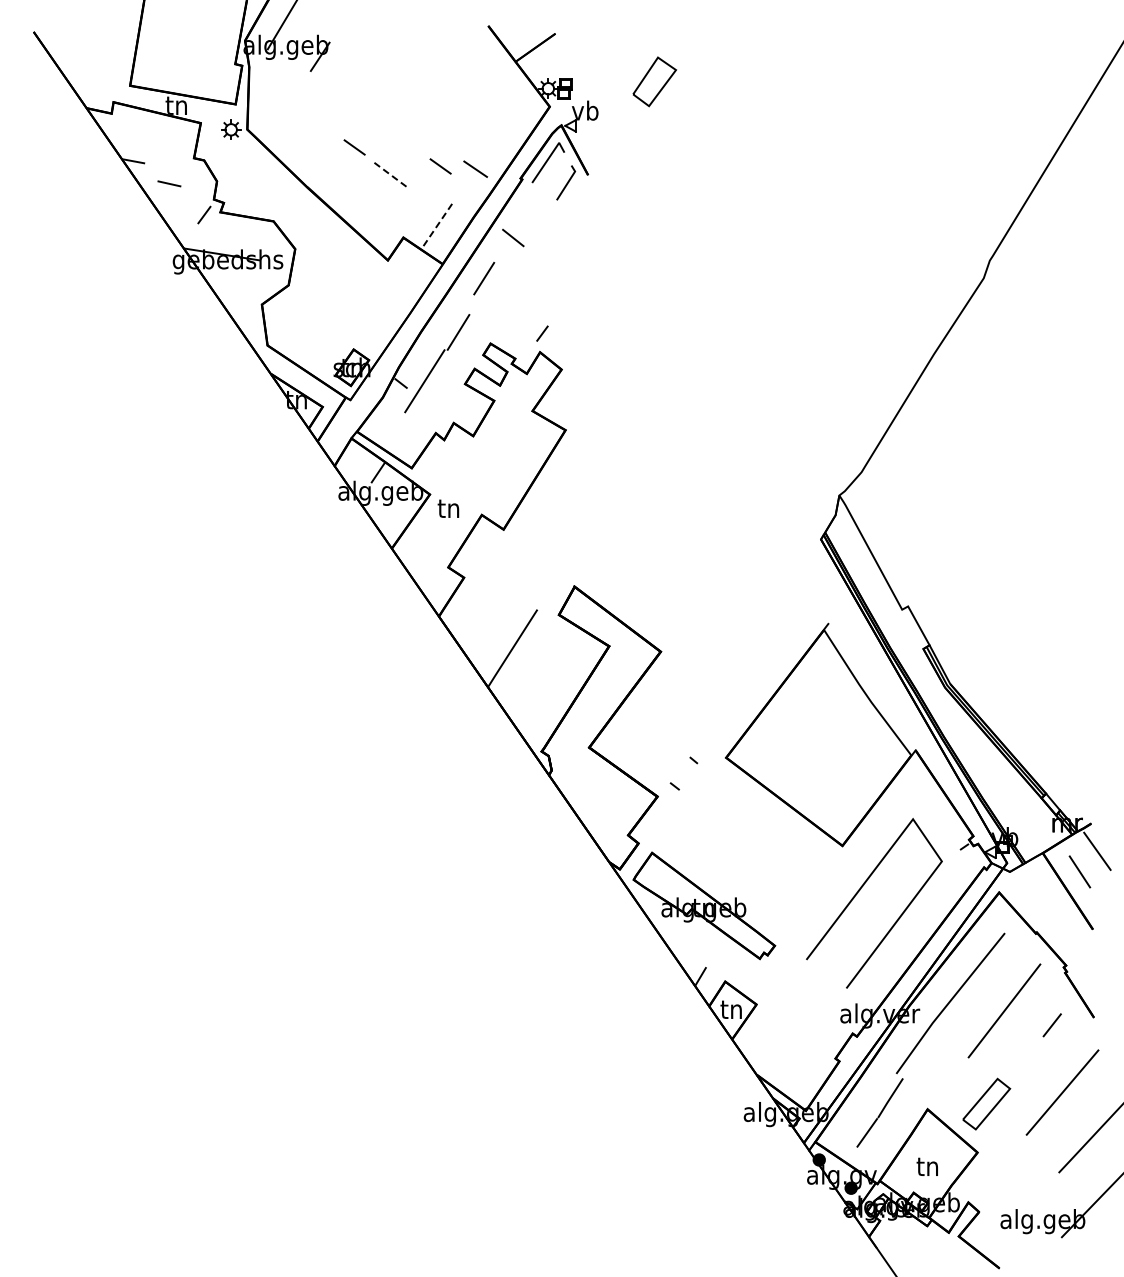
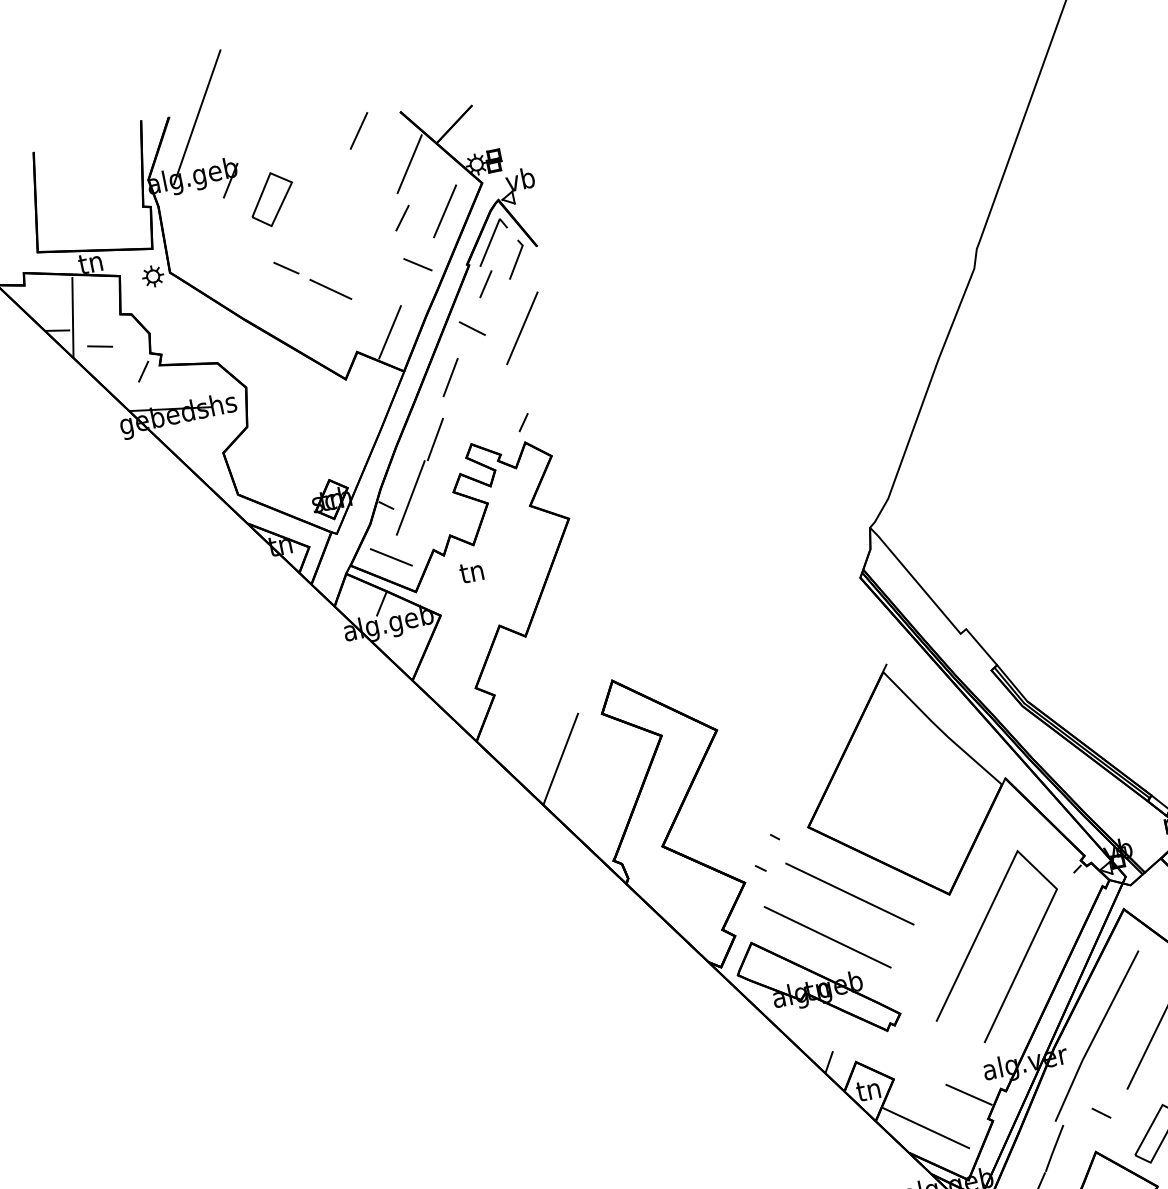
line: (446, 35) -> (358, 130), added
line: (486, 75) -> (408, 164), added
part: (654, 81) -> (271, 199), moved
line: (470, 123) -> (402, 217), added
line: (510, 125) -> (445, 211), added
line: (149, 151) -> (72, 316), added
line: (440, 166) -> (380, 269), removed
line: (391, 175) -> (331, 289), dashed -> solid
line: (533, 199) -> (485, 283), added
line: (437, 226) -> (390, 333), dashed -> solid
line: (558, 247) -> (521, 328), added
line: (395, 431) -> (390, 557), added
text: (448, 508) -> (471, 572), moved
line: (751, 826) -> (849, 893), added
line: (722, 861) -> (827, 936), added
line: (822, 1032) -> (968, 1094), added
line: (776, 1054) -> (925, 1127), added
line: (939, 1074) -> (1100, 1112), added

